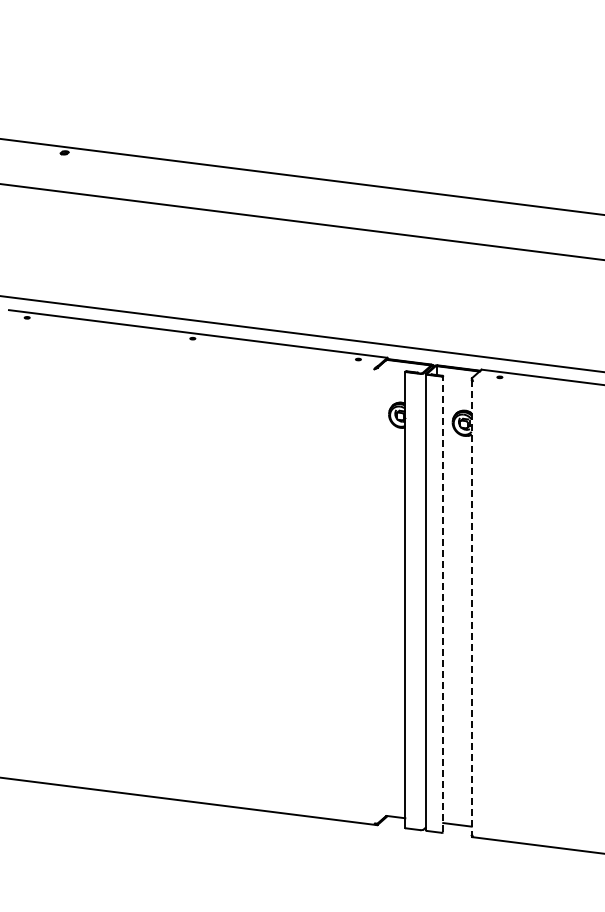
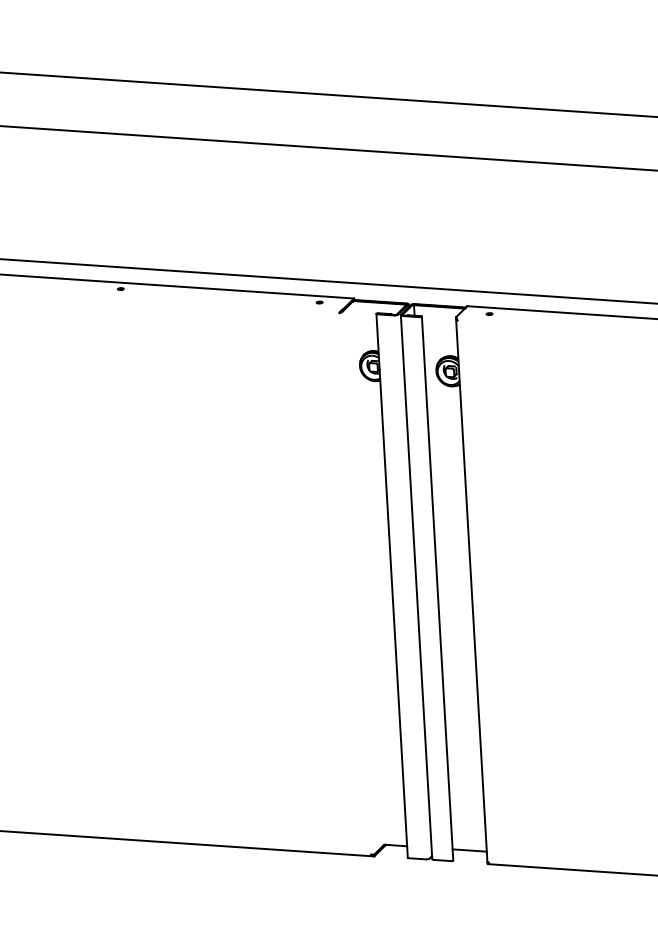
line: (443, 603) -> (437, 587), dashed -> solid
line: (471, 607) -> (471, 590), dashed -> solid

